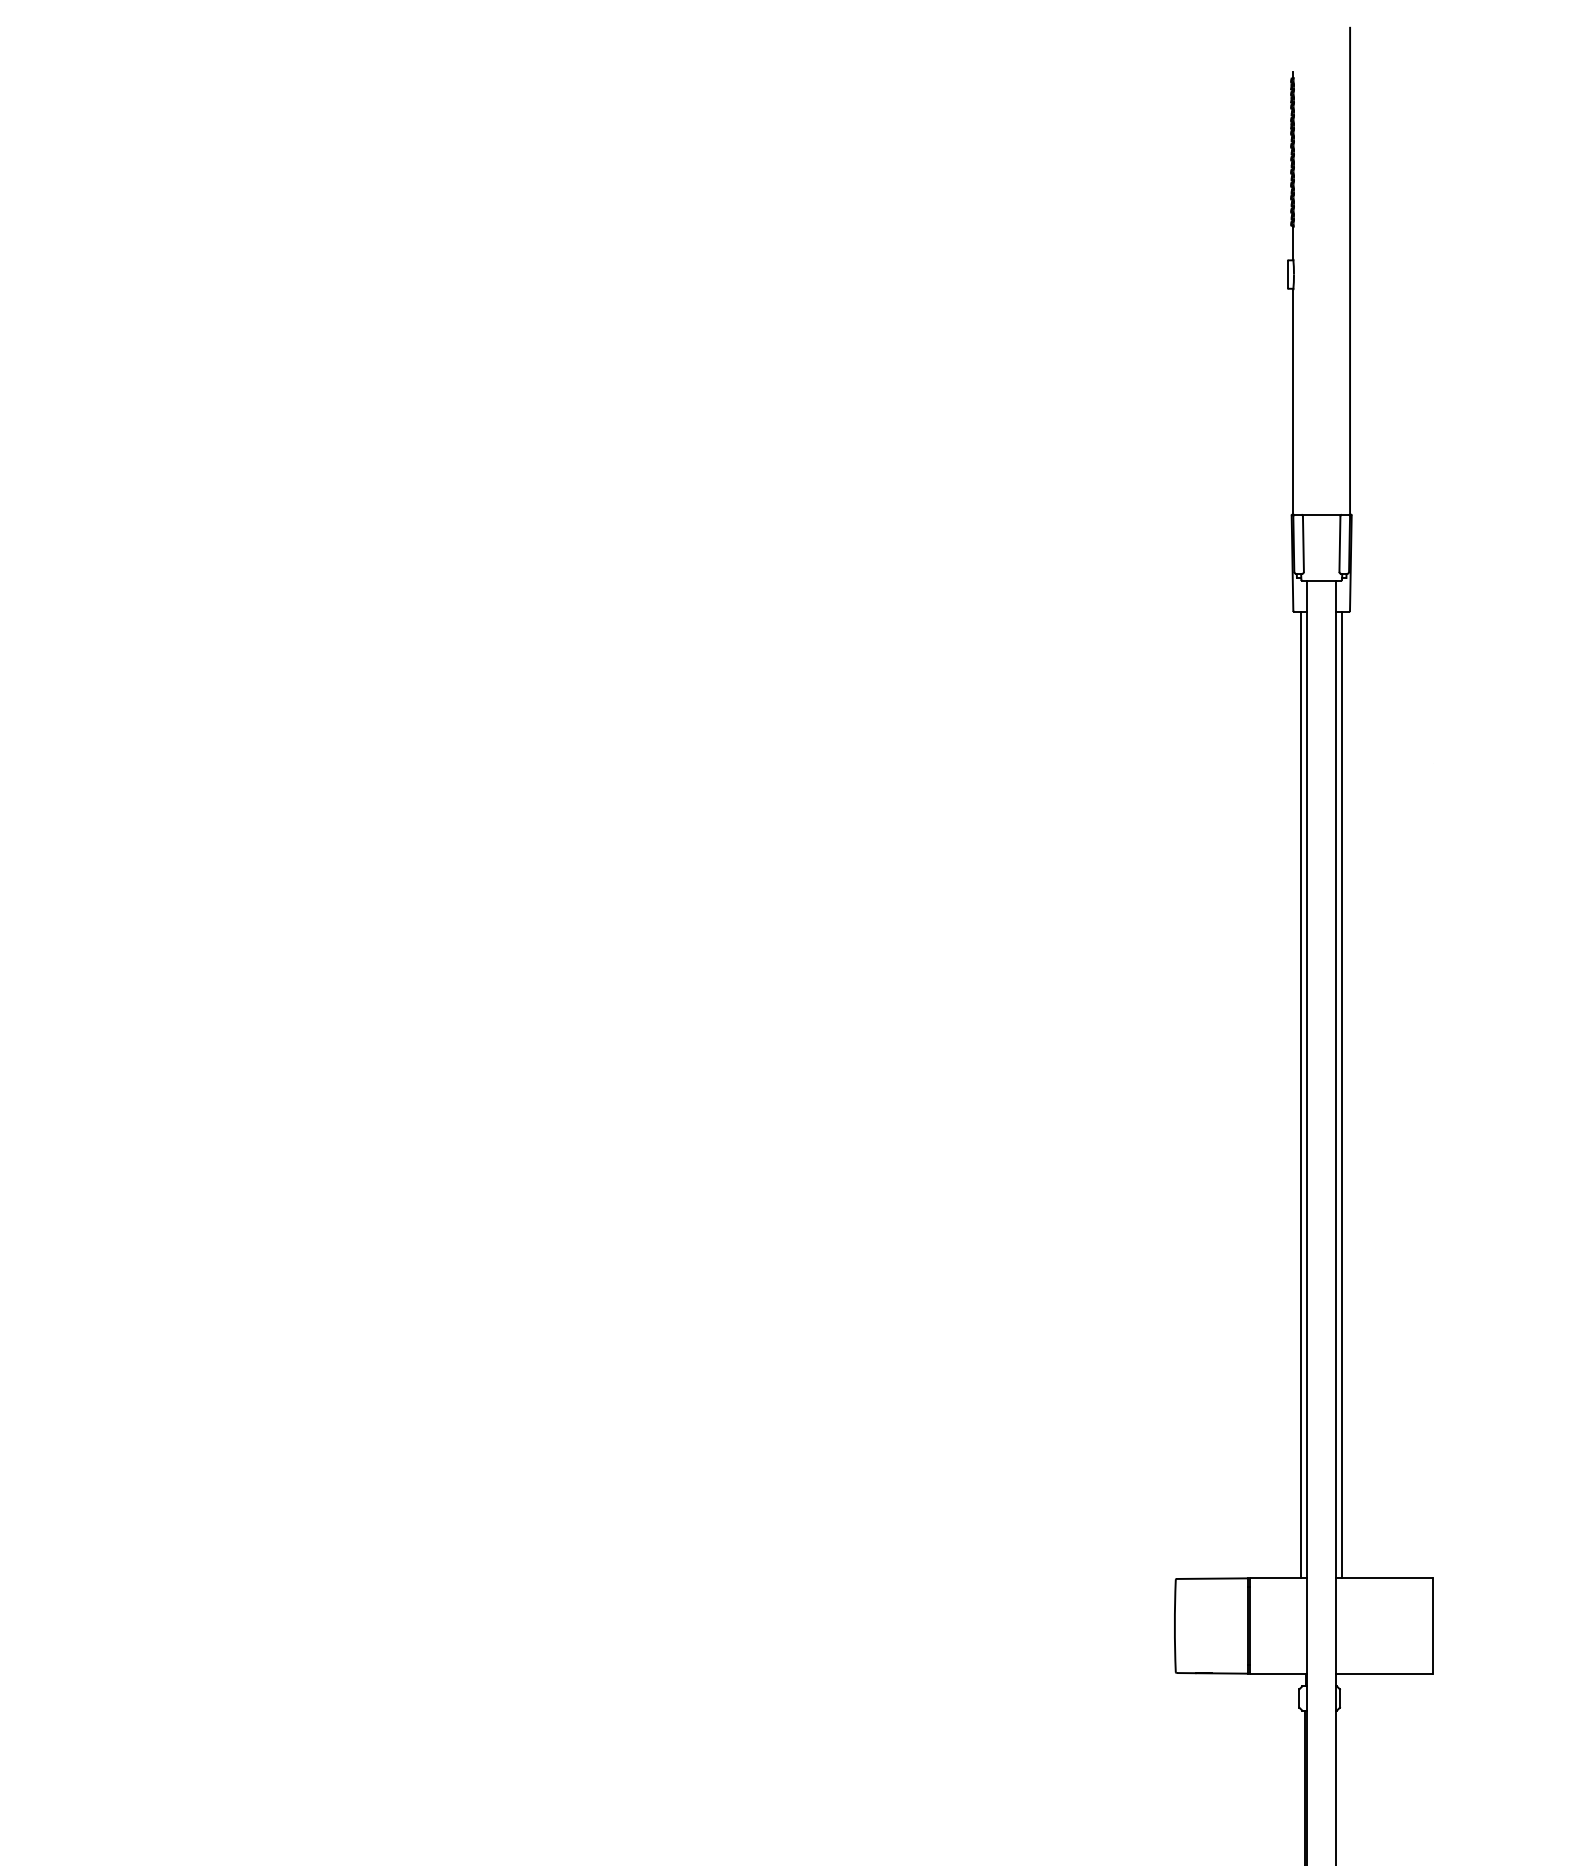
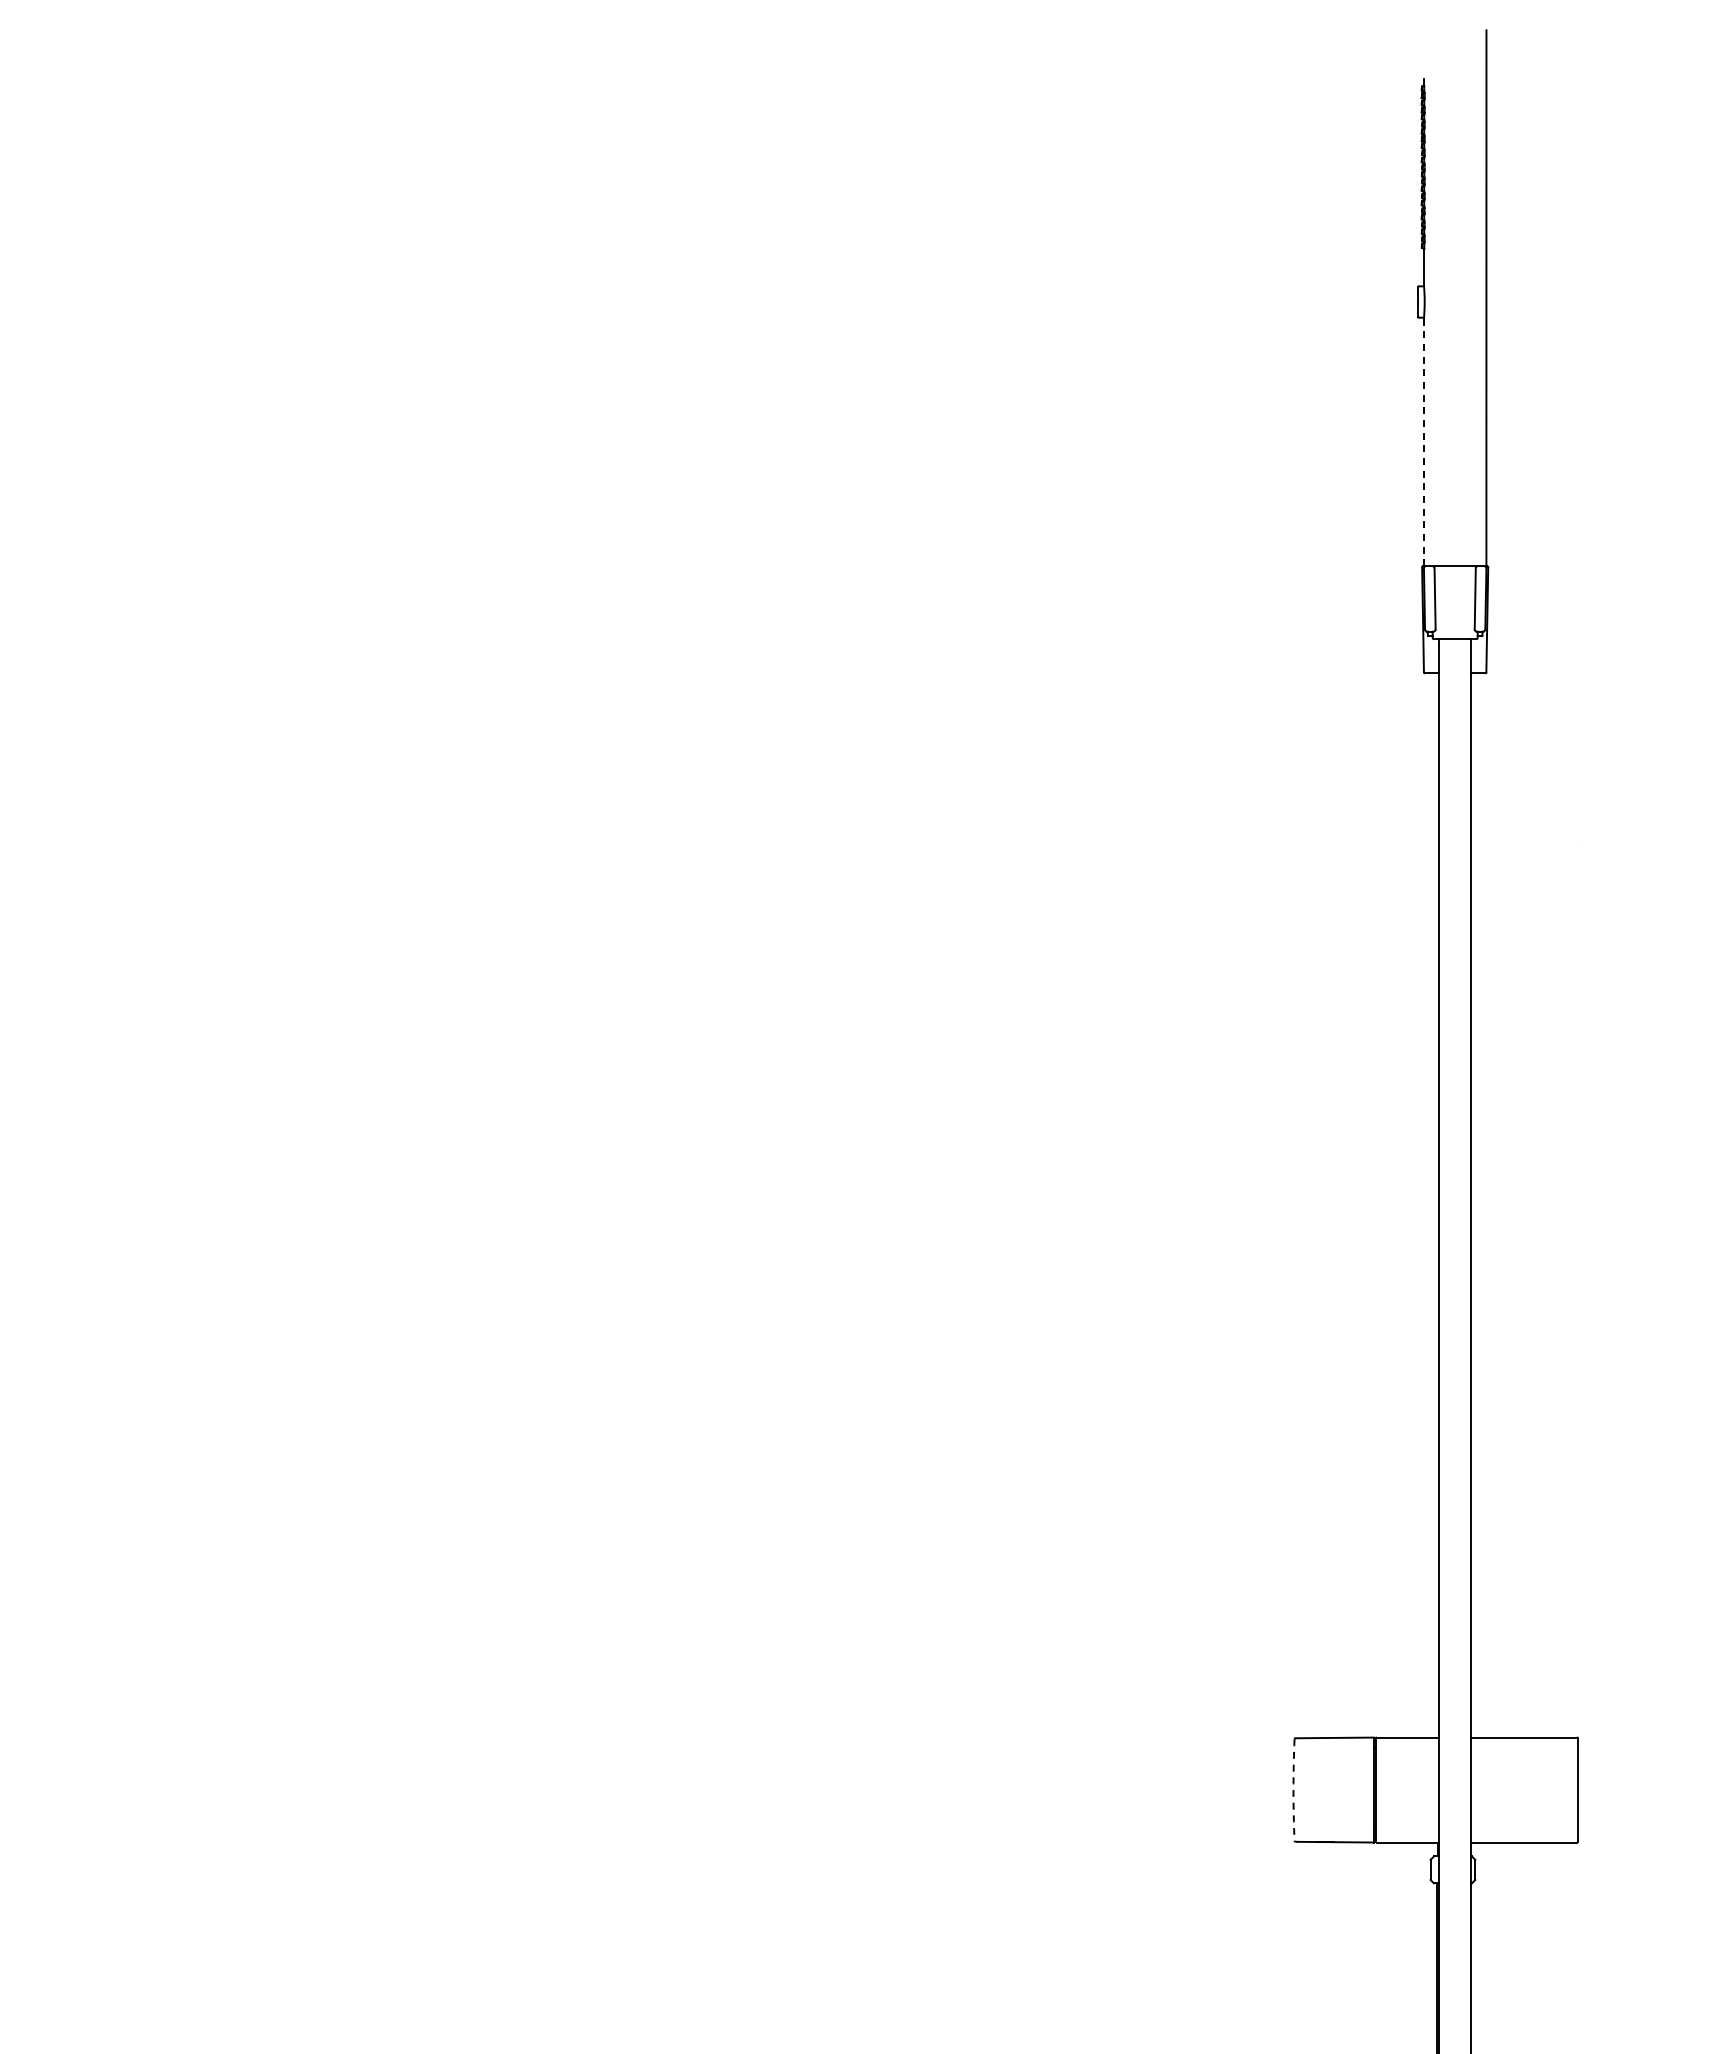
line: (1292, 402) -> (1423, 442), solid -> dashed
line: (1301, 1095) -> (1432, 1205), removed
line: (1341, 1095) -> (1477, 1205), removed
arc: (1174, 1626) -> (1293, 1790), solid -> dashed

